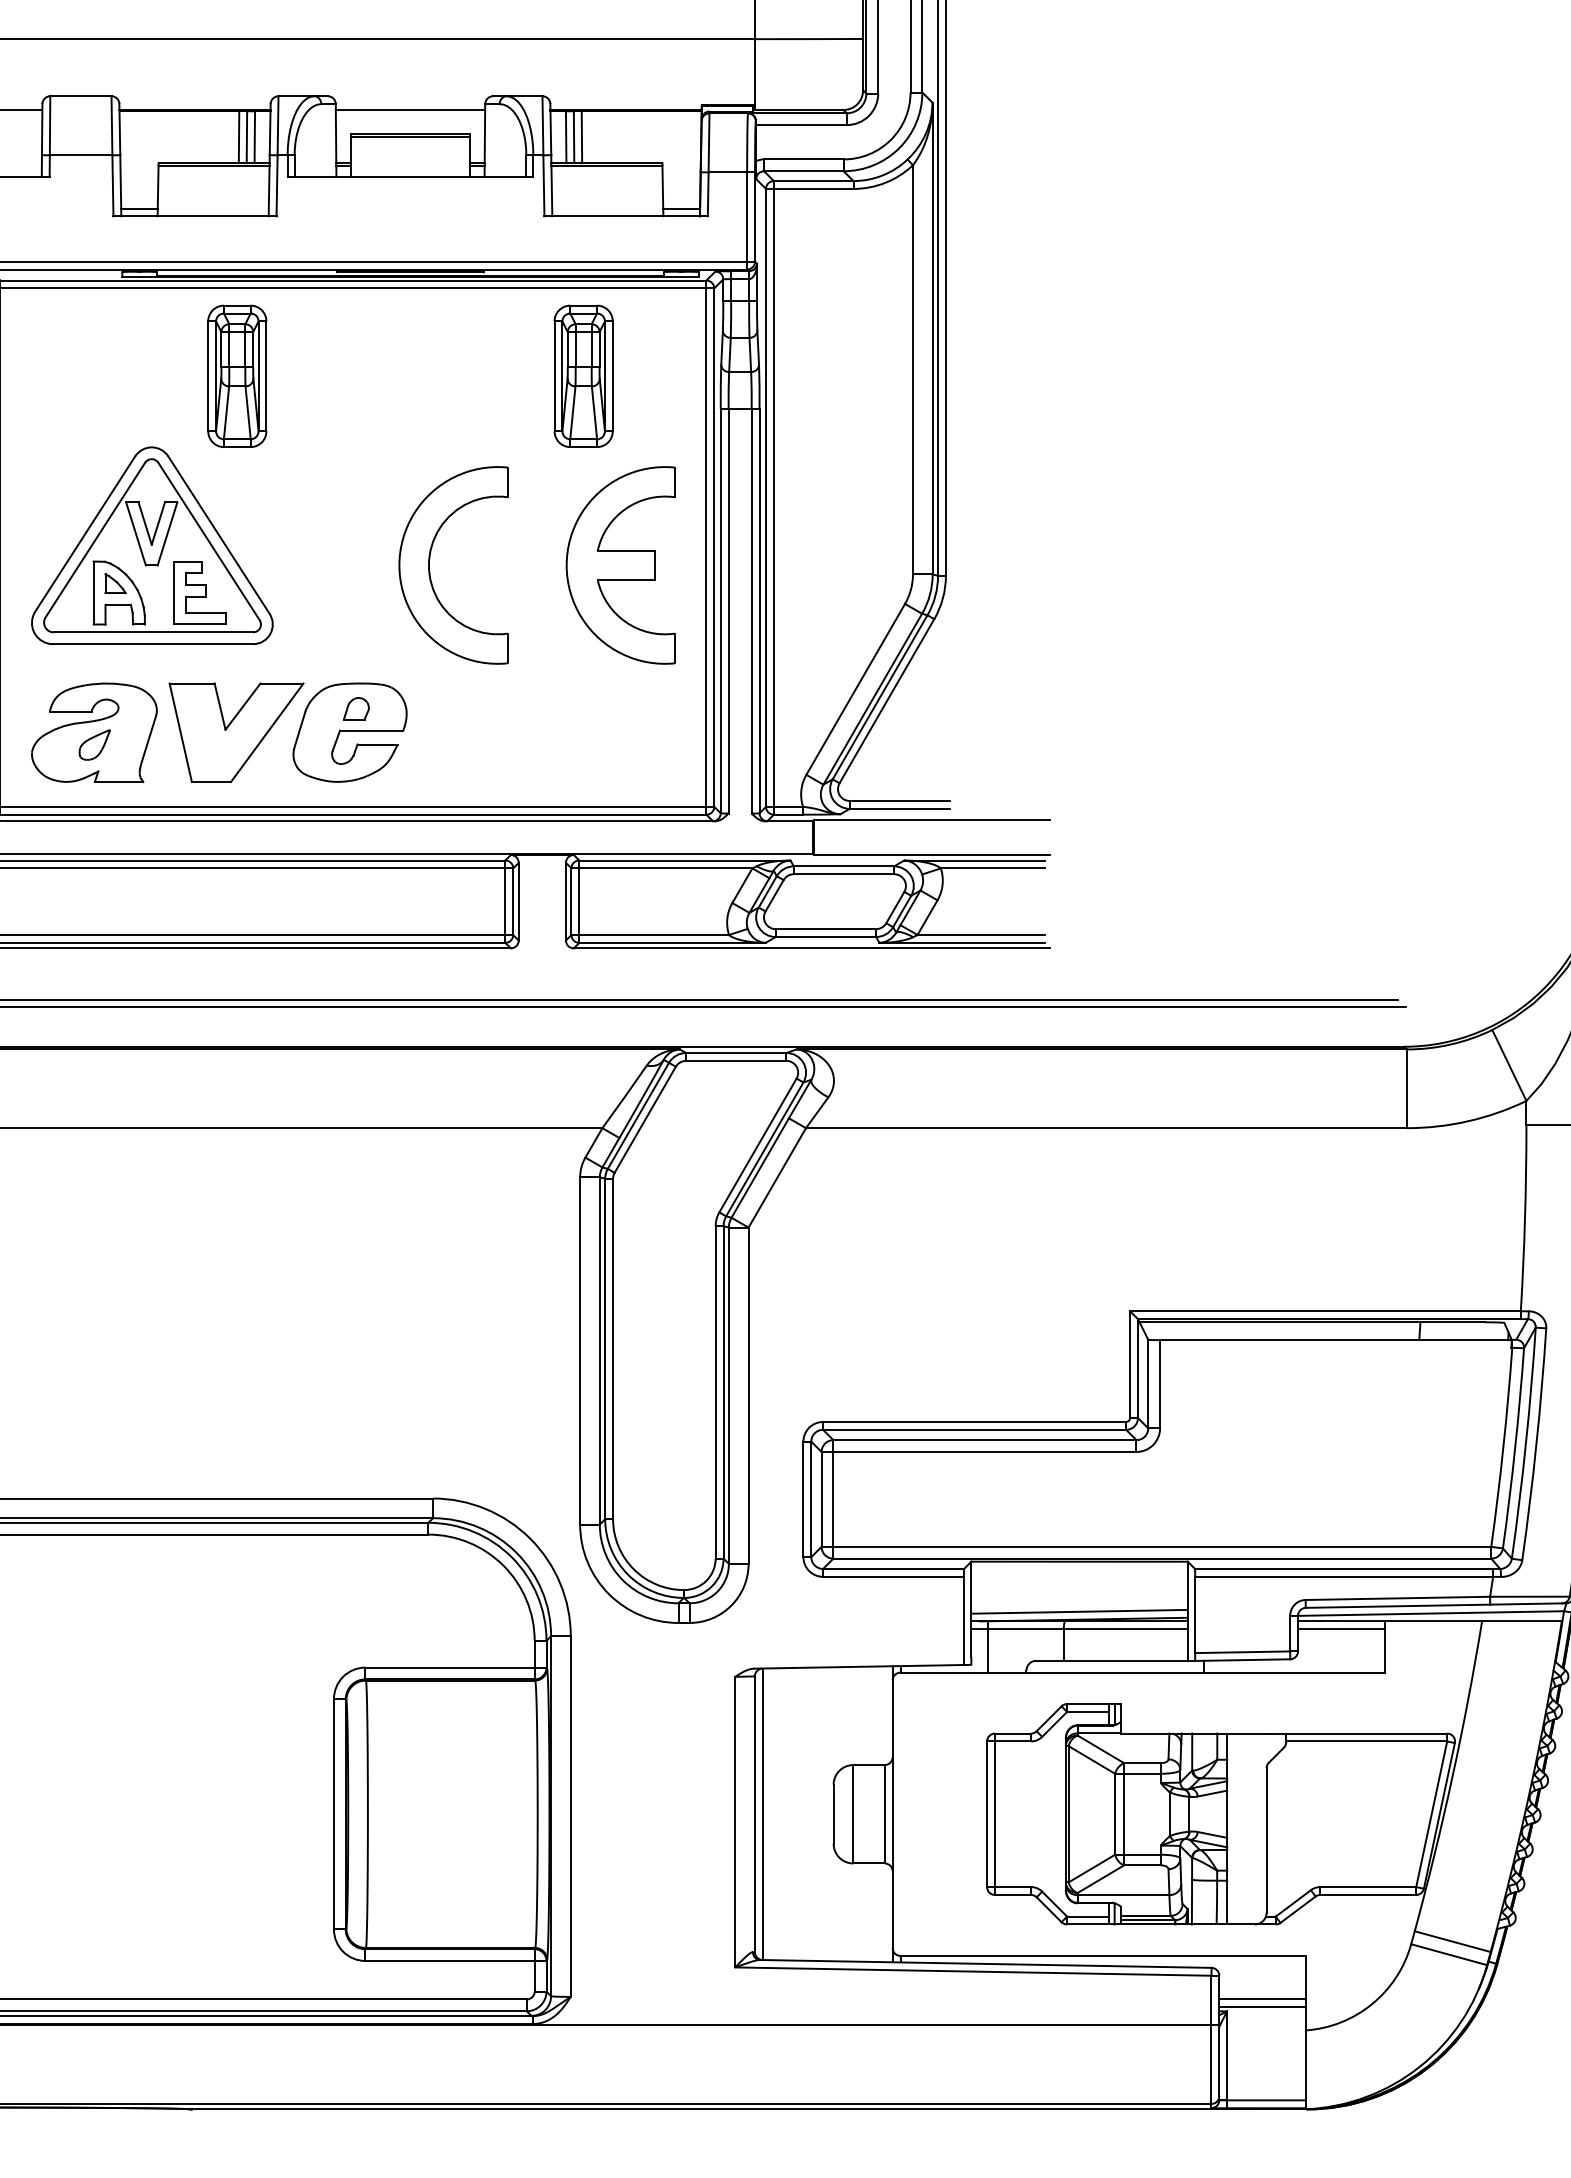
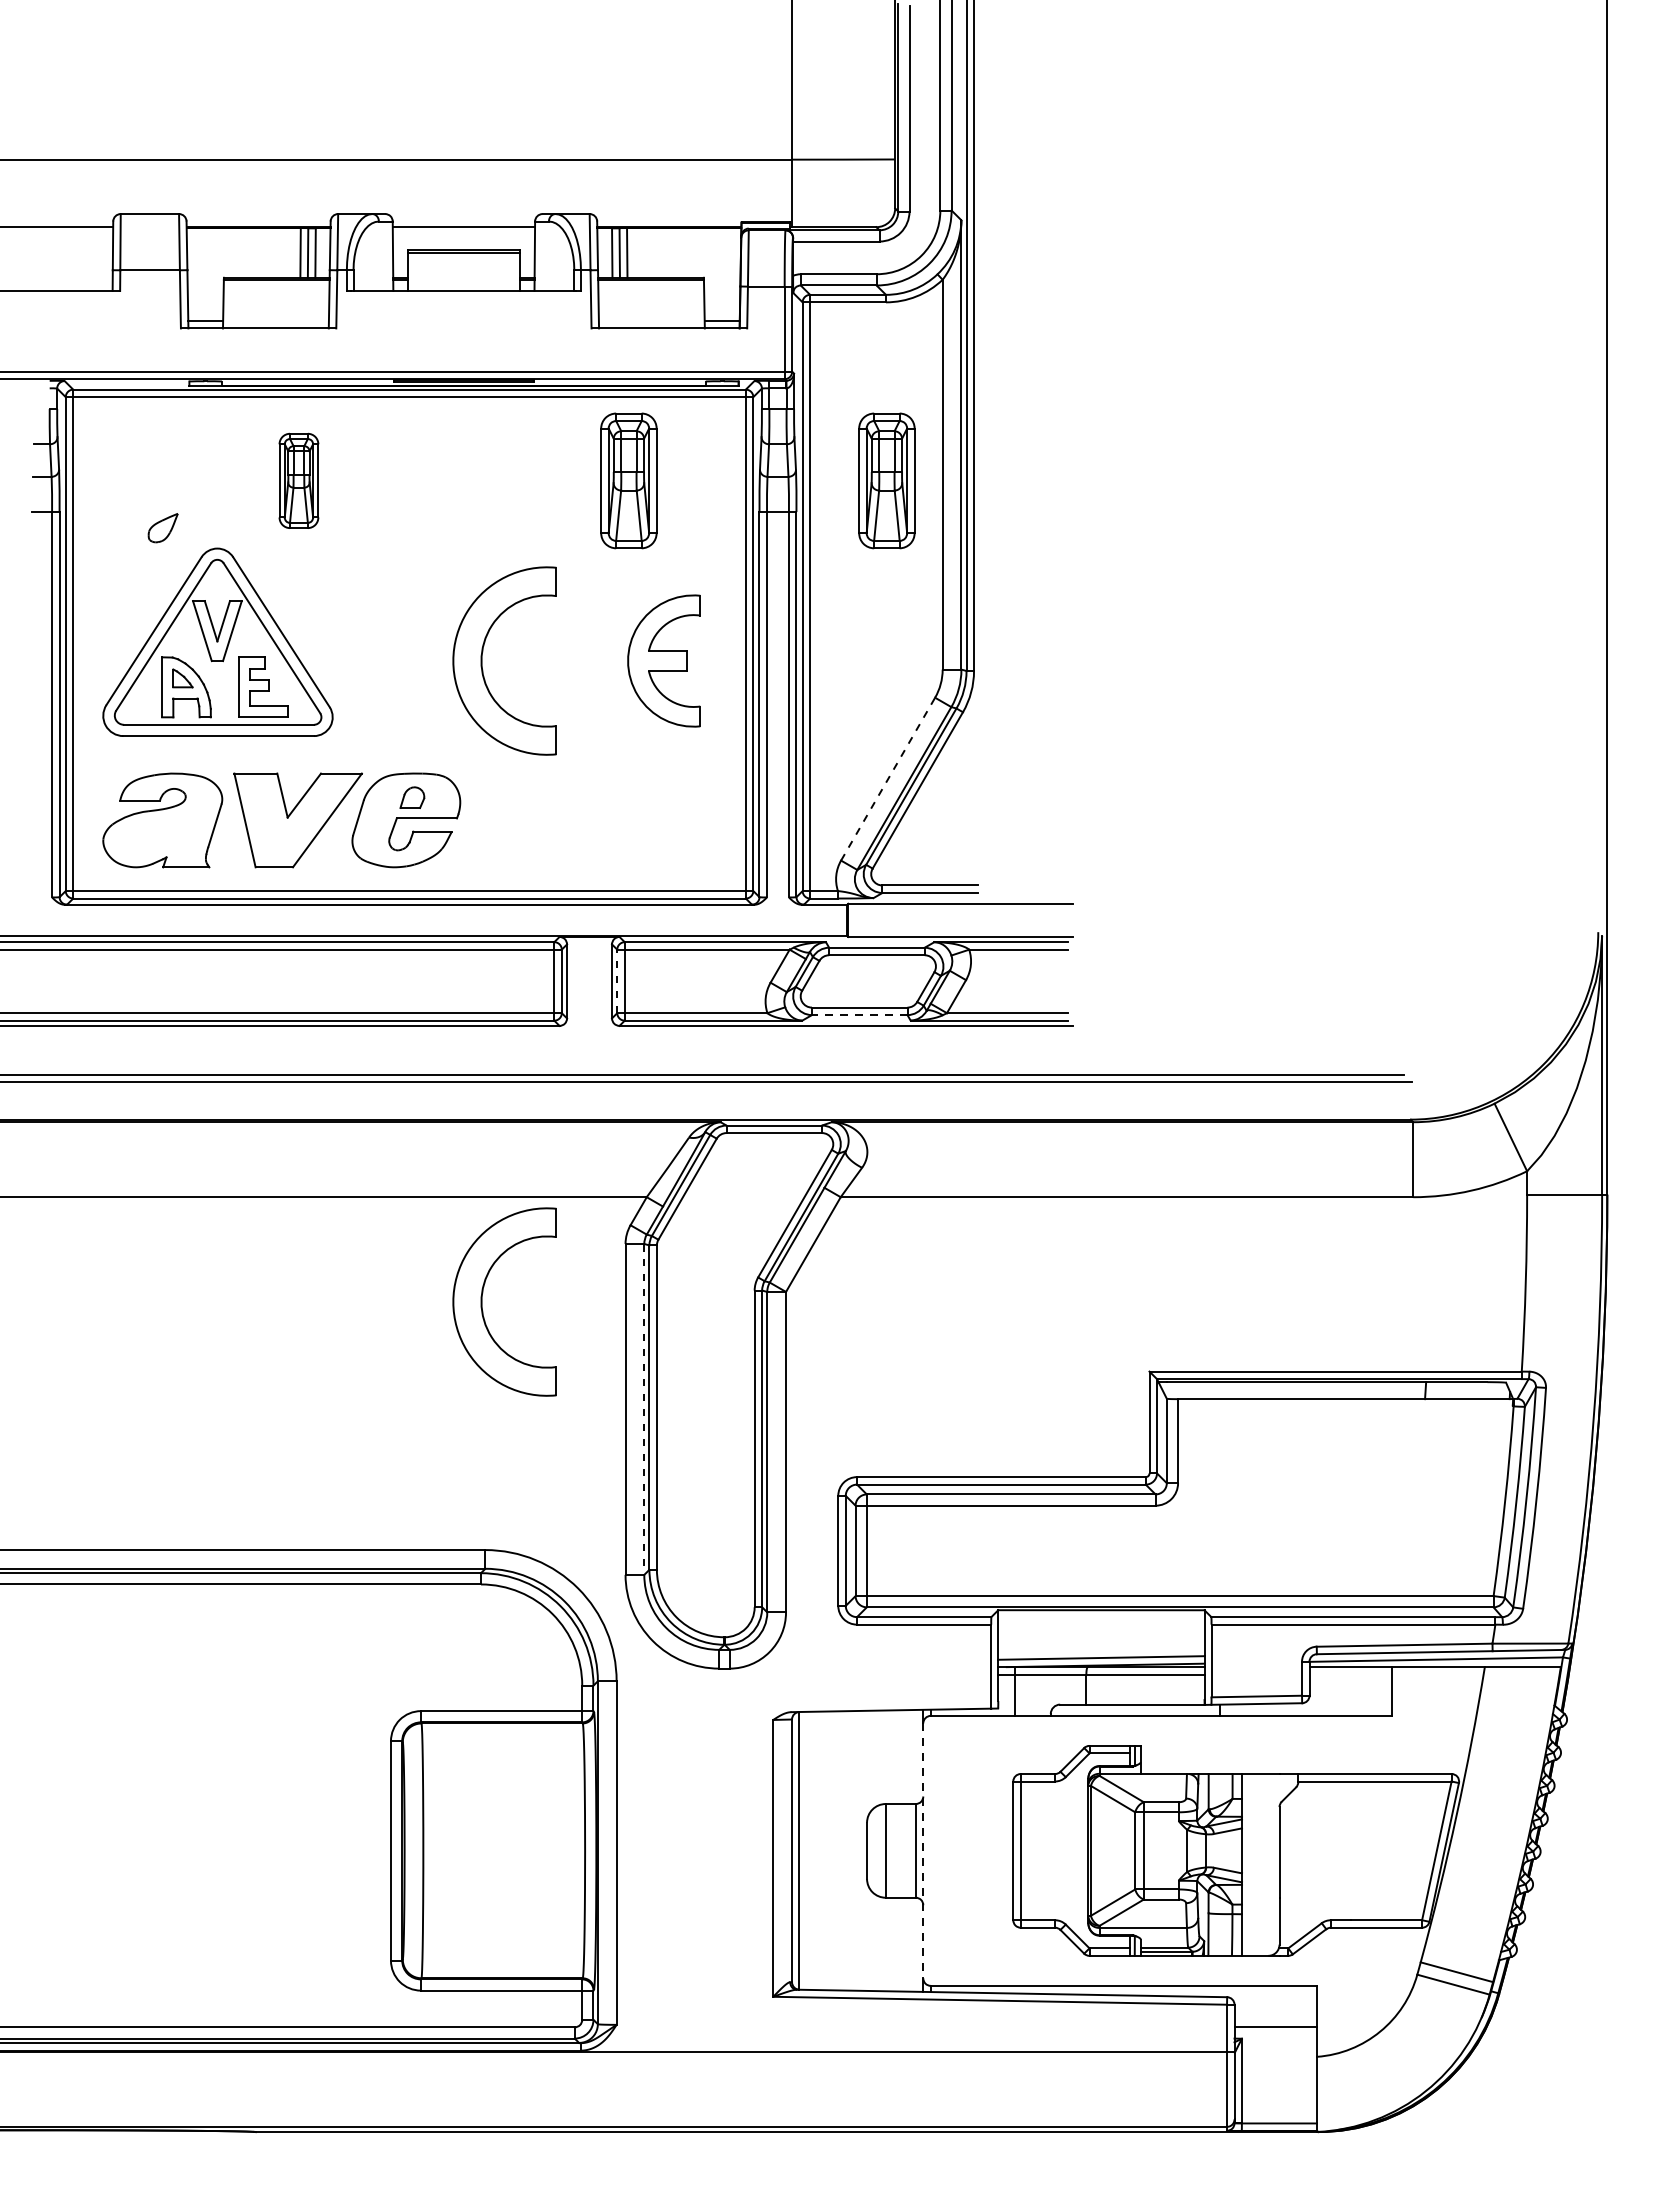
part: (236, 375) -> (298, 480), size x0.7
part: (854, 375) -> (886, 480), added
part: (619, 564) -> (663, 660), size x0.7
line: (856, 688) -> (888, 778), solid -> dashed
part: (94, 745) -> (162, 528), moved
line: (571, 901) -> (617, 981), solid -> dashed
line: (825, 937) -> (859, 1015), solid -> dashed
part: (430, 1237) -> (482, 1301), added
line: (600, 1351) -> (644, 1409), solid -> dashed
line: (1341, 1629) -> (1350, 1674), removed
line: (892, 1814) -> (923, 1851), solid -> dashed
line: (1262, 2007) -> (1275, 2034), removed

